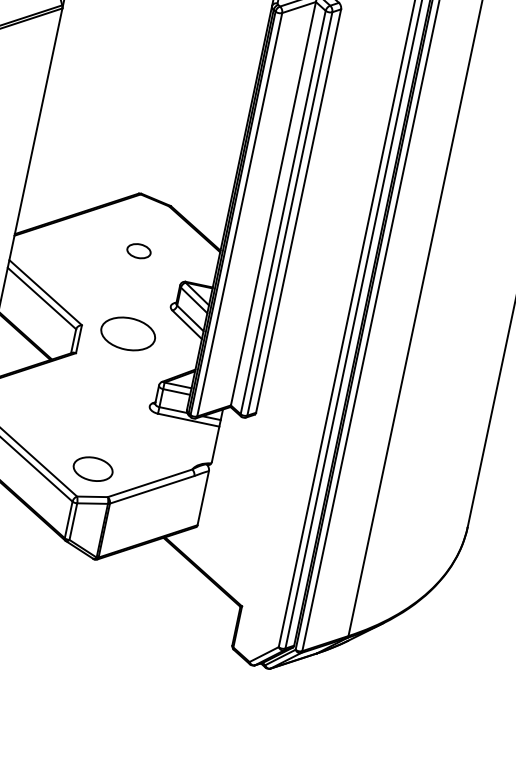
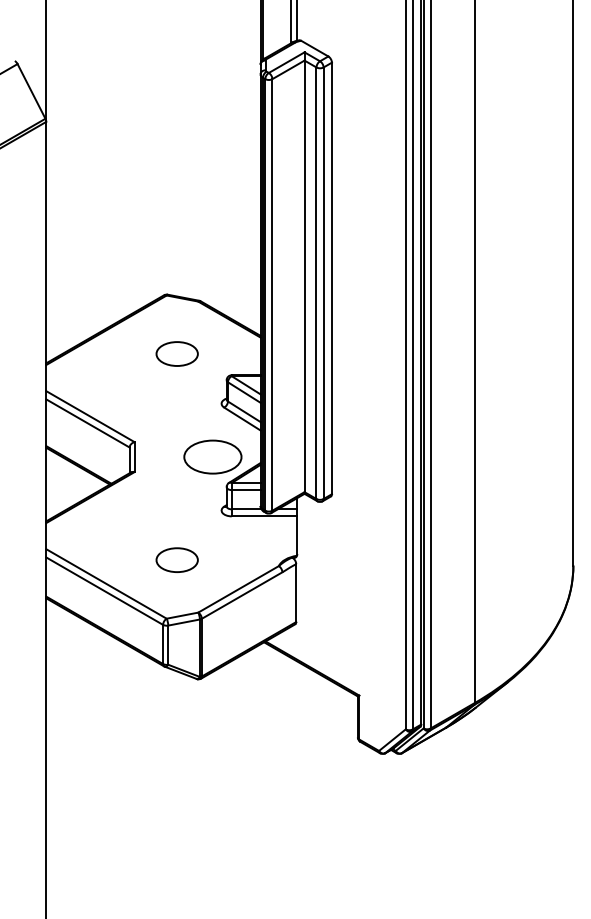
part: (138, 250) -> (176, 353), size x1.67
part: (127, 333) -> (212, 456), moved
part: (92, 468) -> (176, 559), moved

